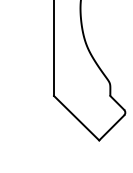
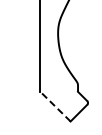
line: (76, 117) -> (55, 106), solid -> dashed

